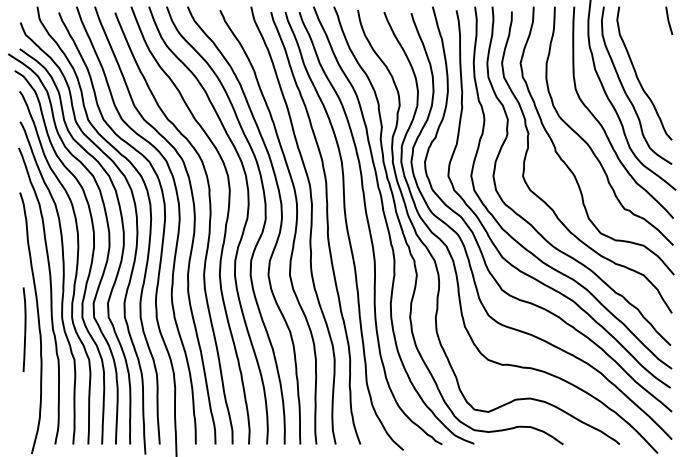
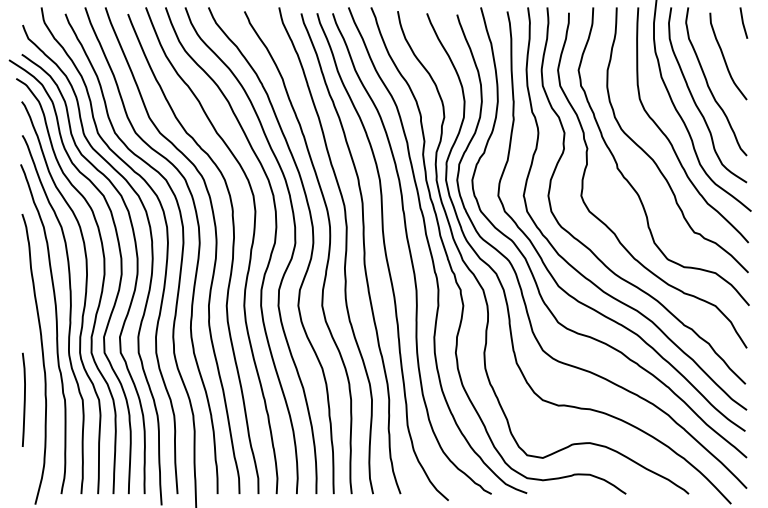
curve: (652, 52) -> (725, 58), added
curve: (24, 329) -> (23, 399), moved

